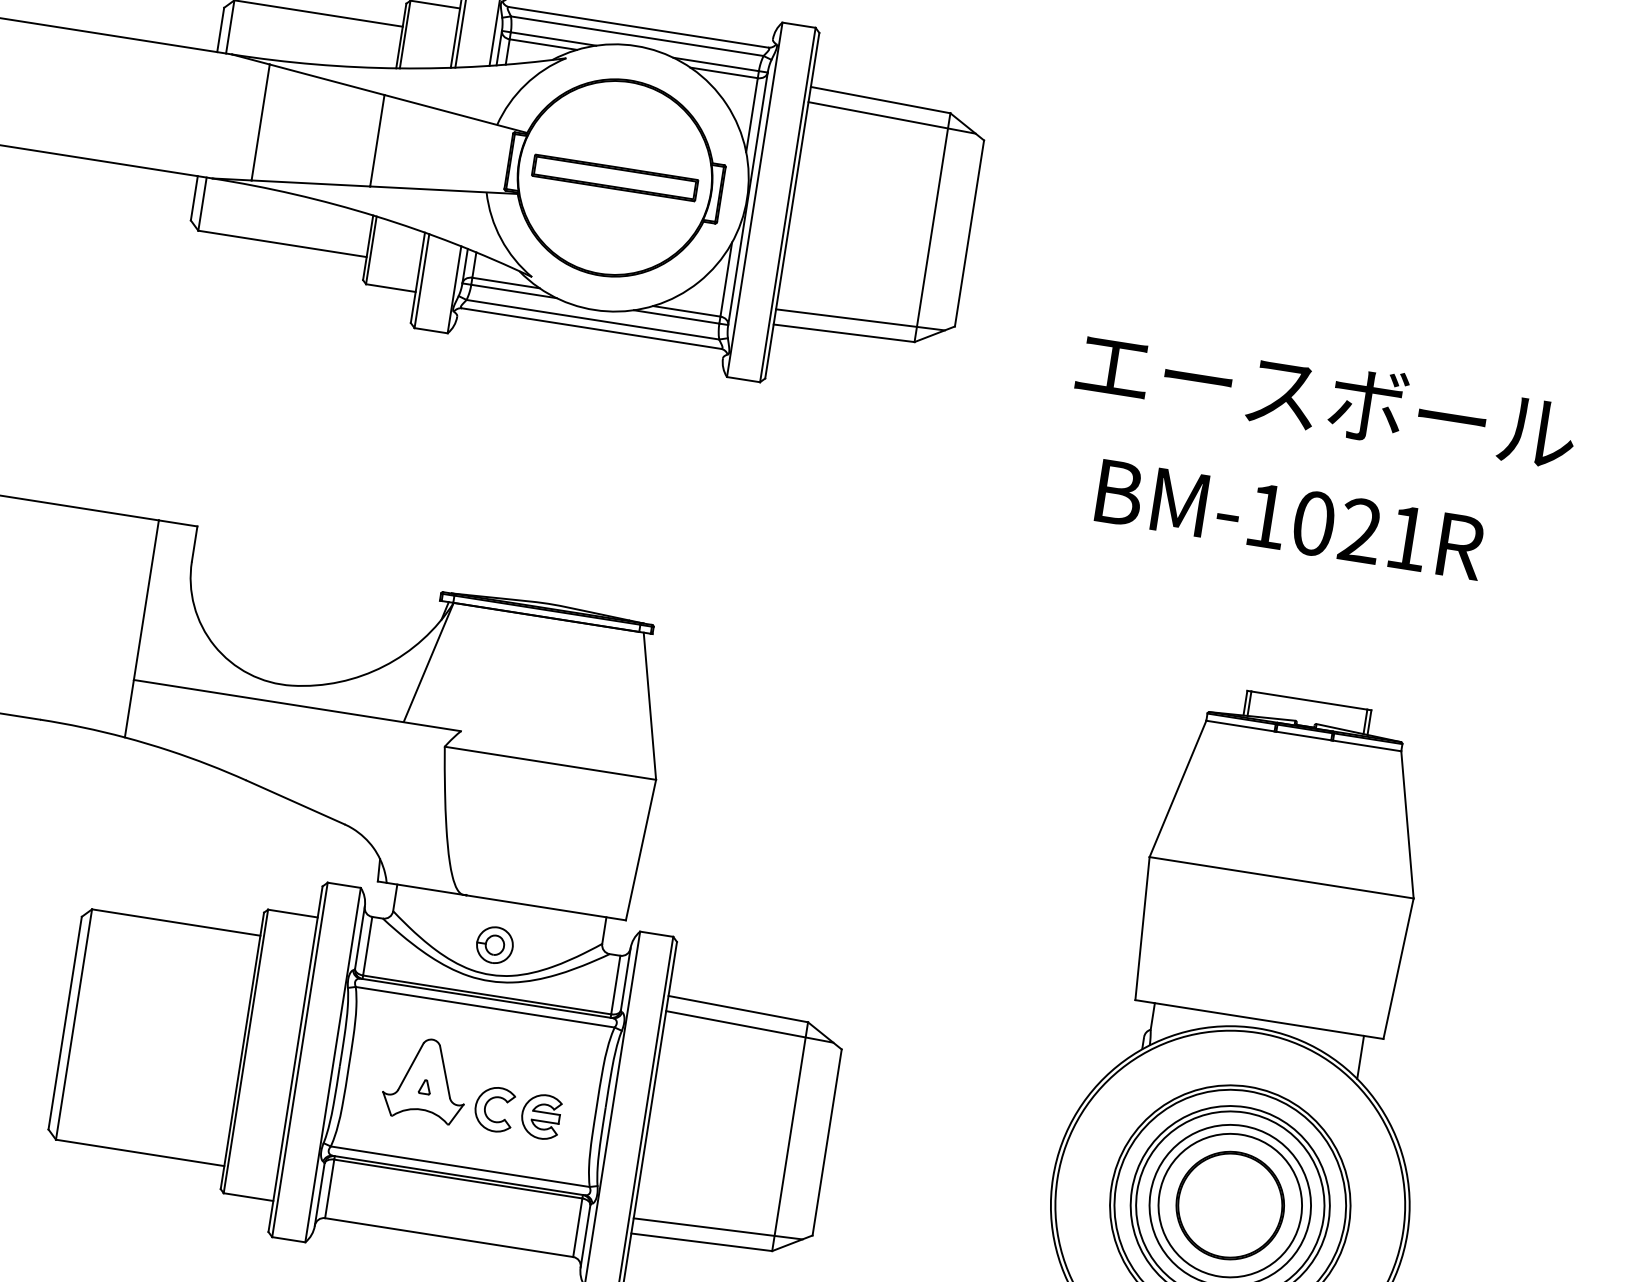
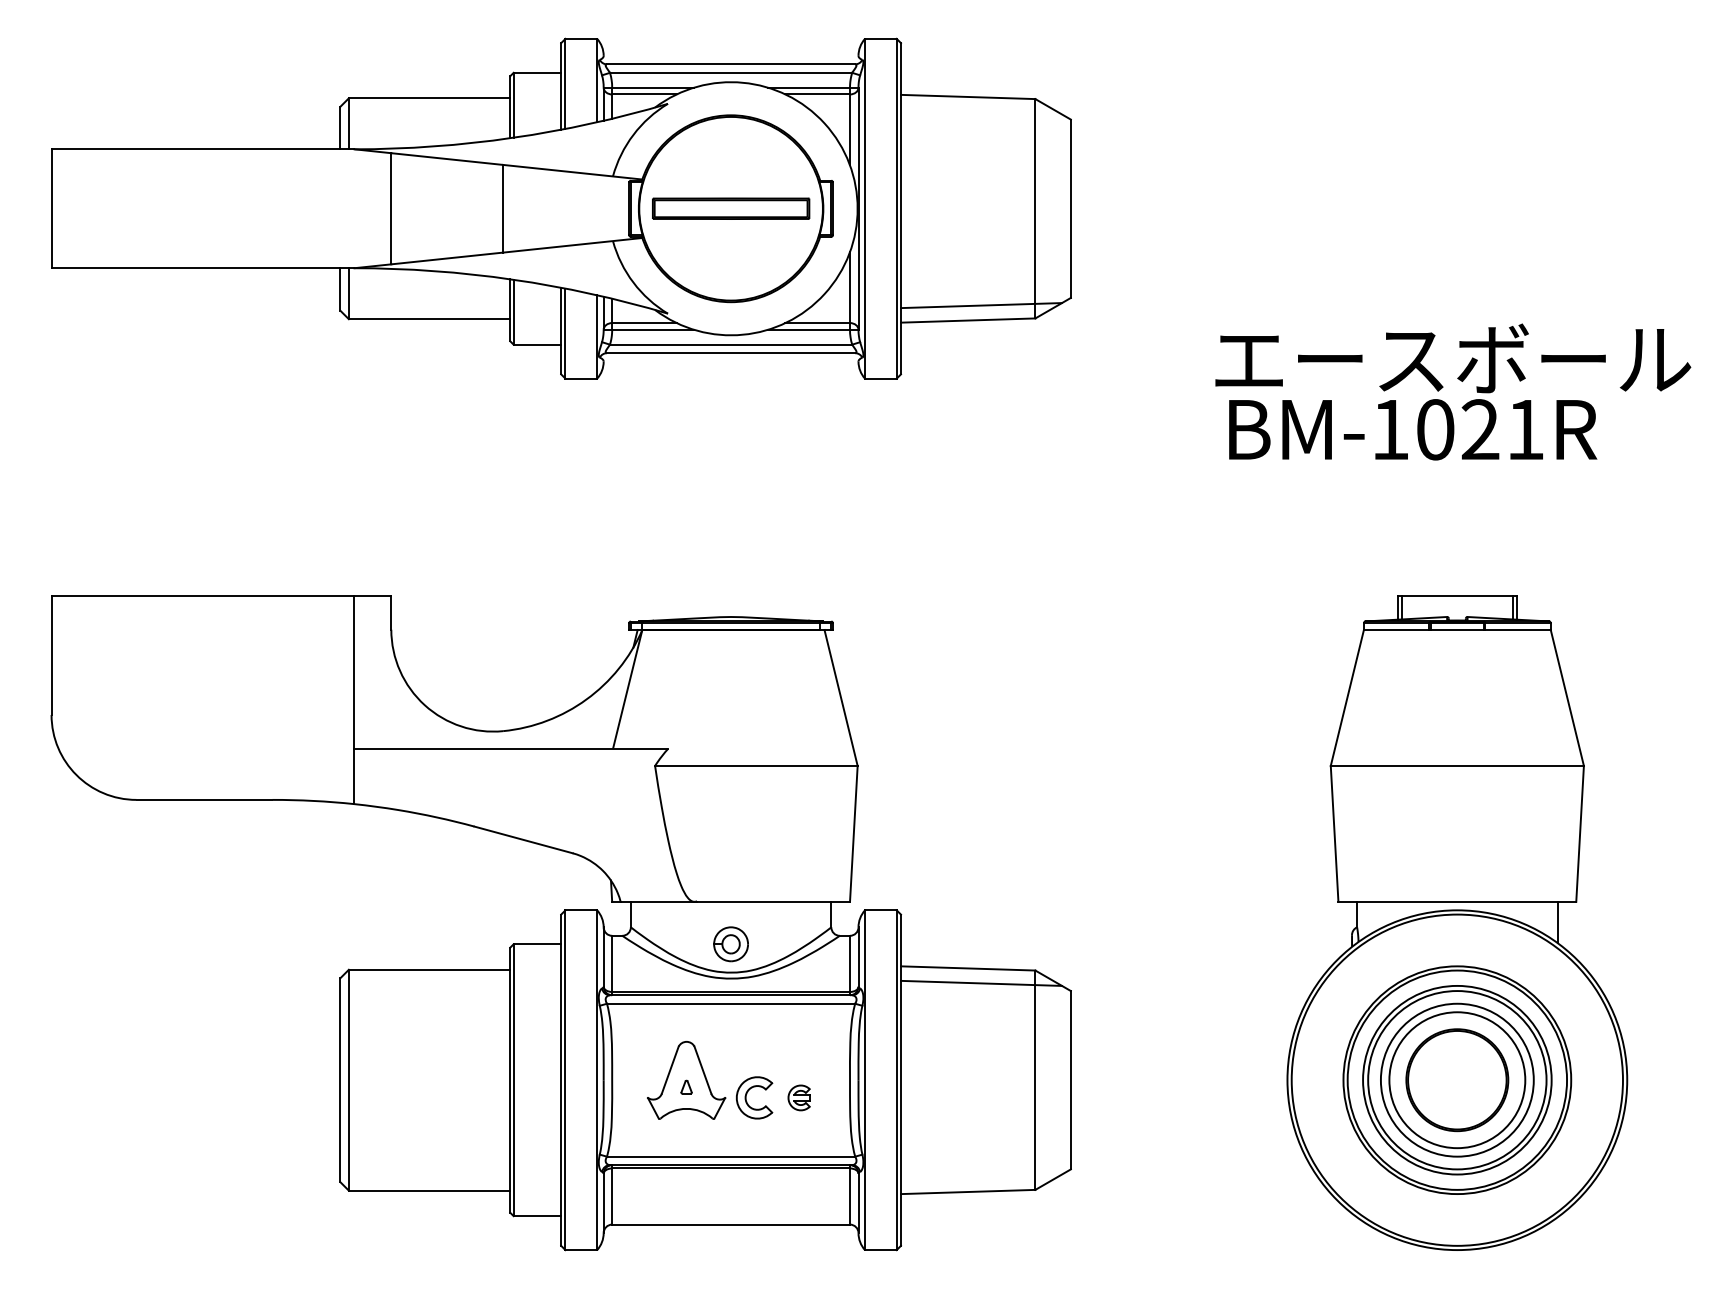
line: (892, 117) -> (981, 111), removed
text: (1326, 398) -> (1453, 358), moved
part: (540, 1116) -> (798, 1097), size x0.6
line: (718, 1228) -> (981, 1176), removed

